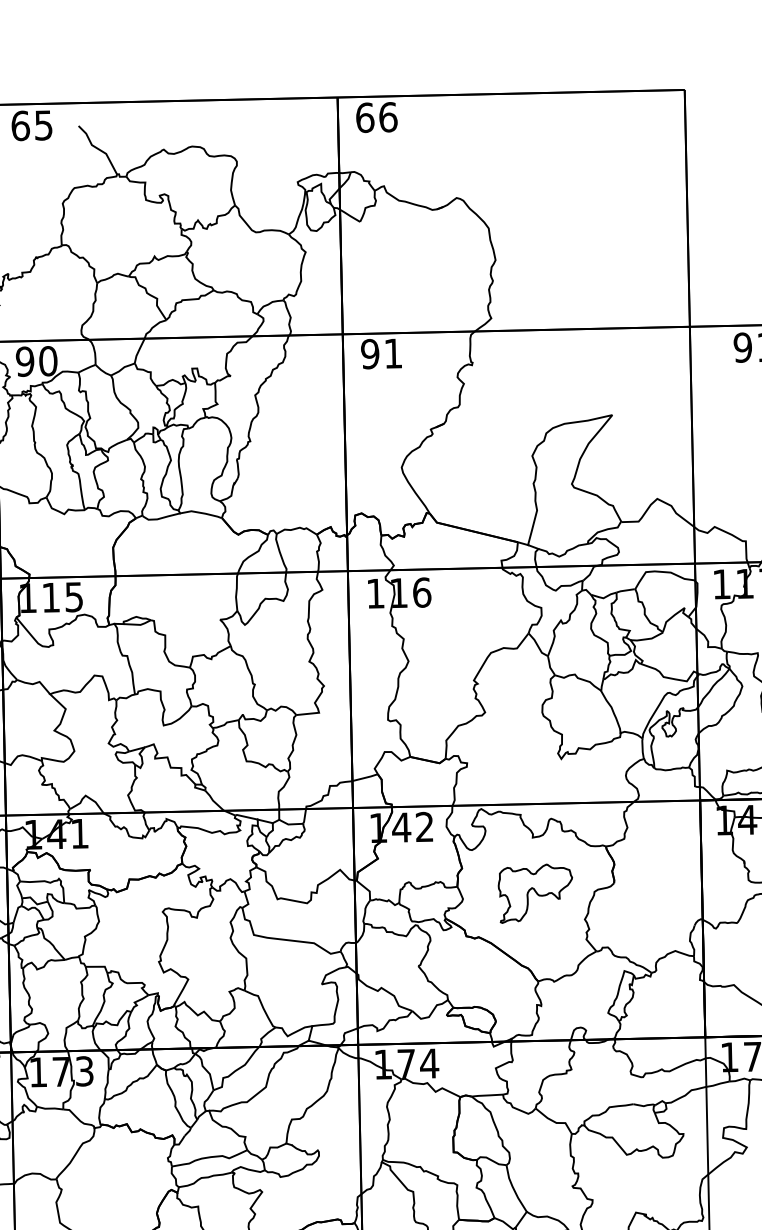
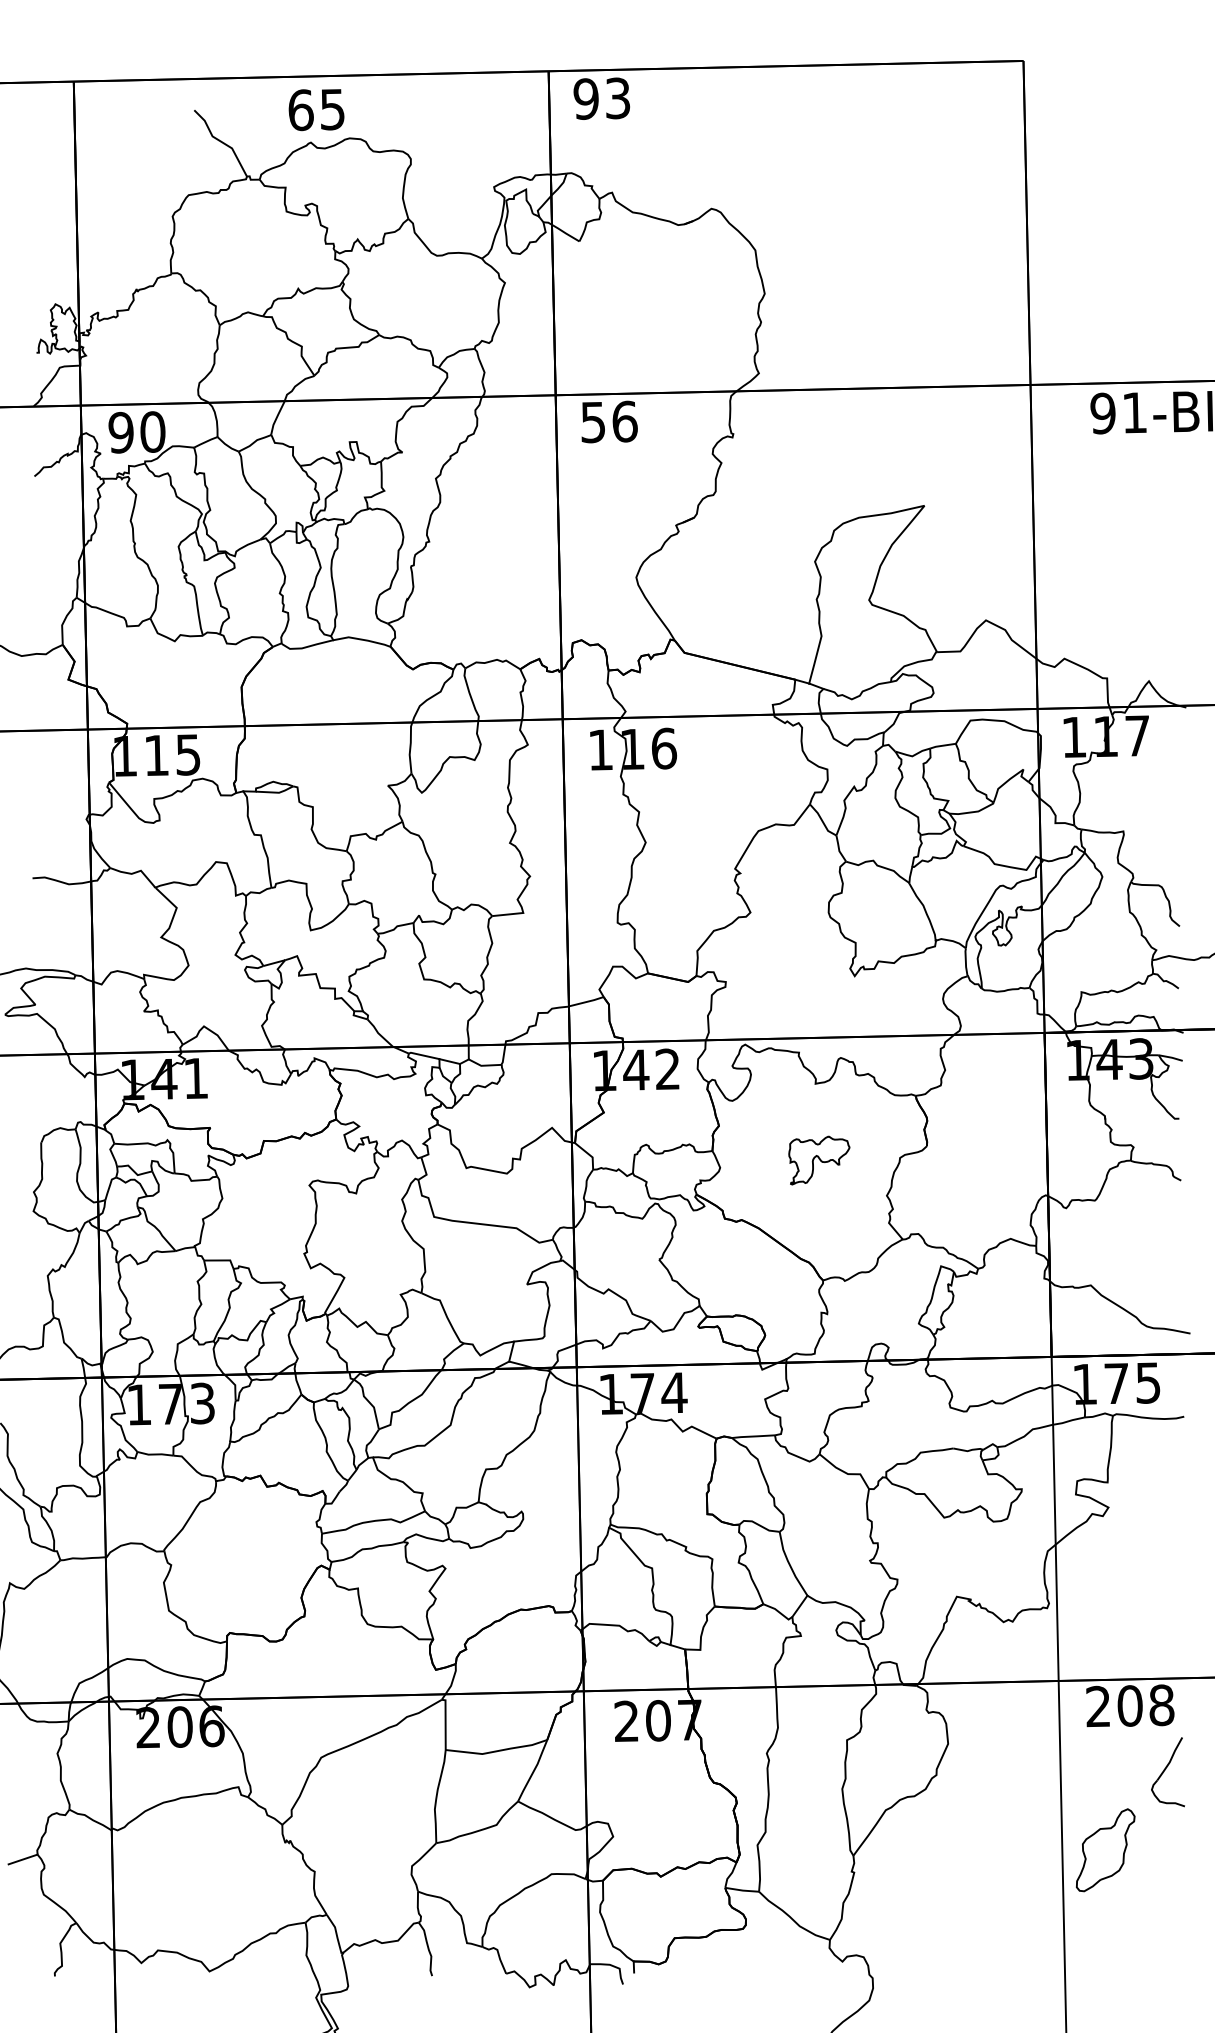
text: (376, 117) -> (601, 98), 66 -> 93
text: (31, 126) -> (316, 110), moved
text: (381, 353) -> (608, 421), 91 -> 56
part: (535, 893) -> (819, 1160), size x0.6

